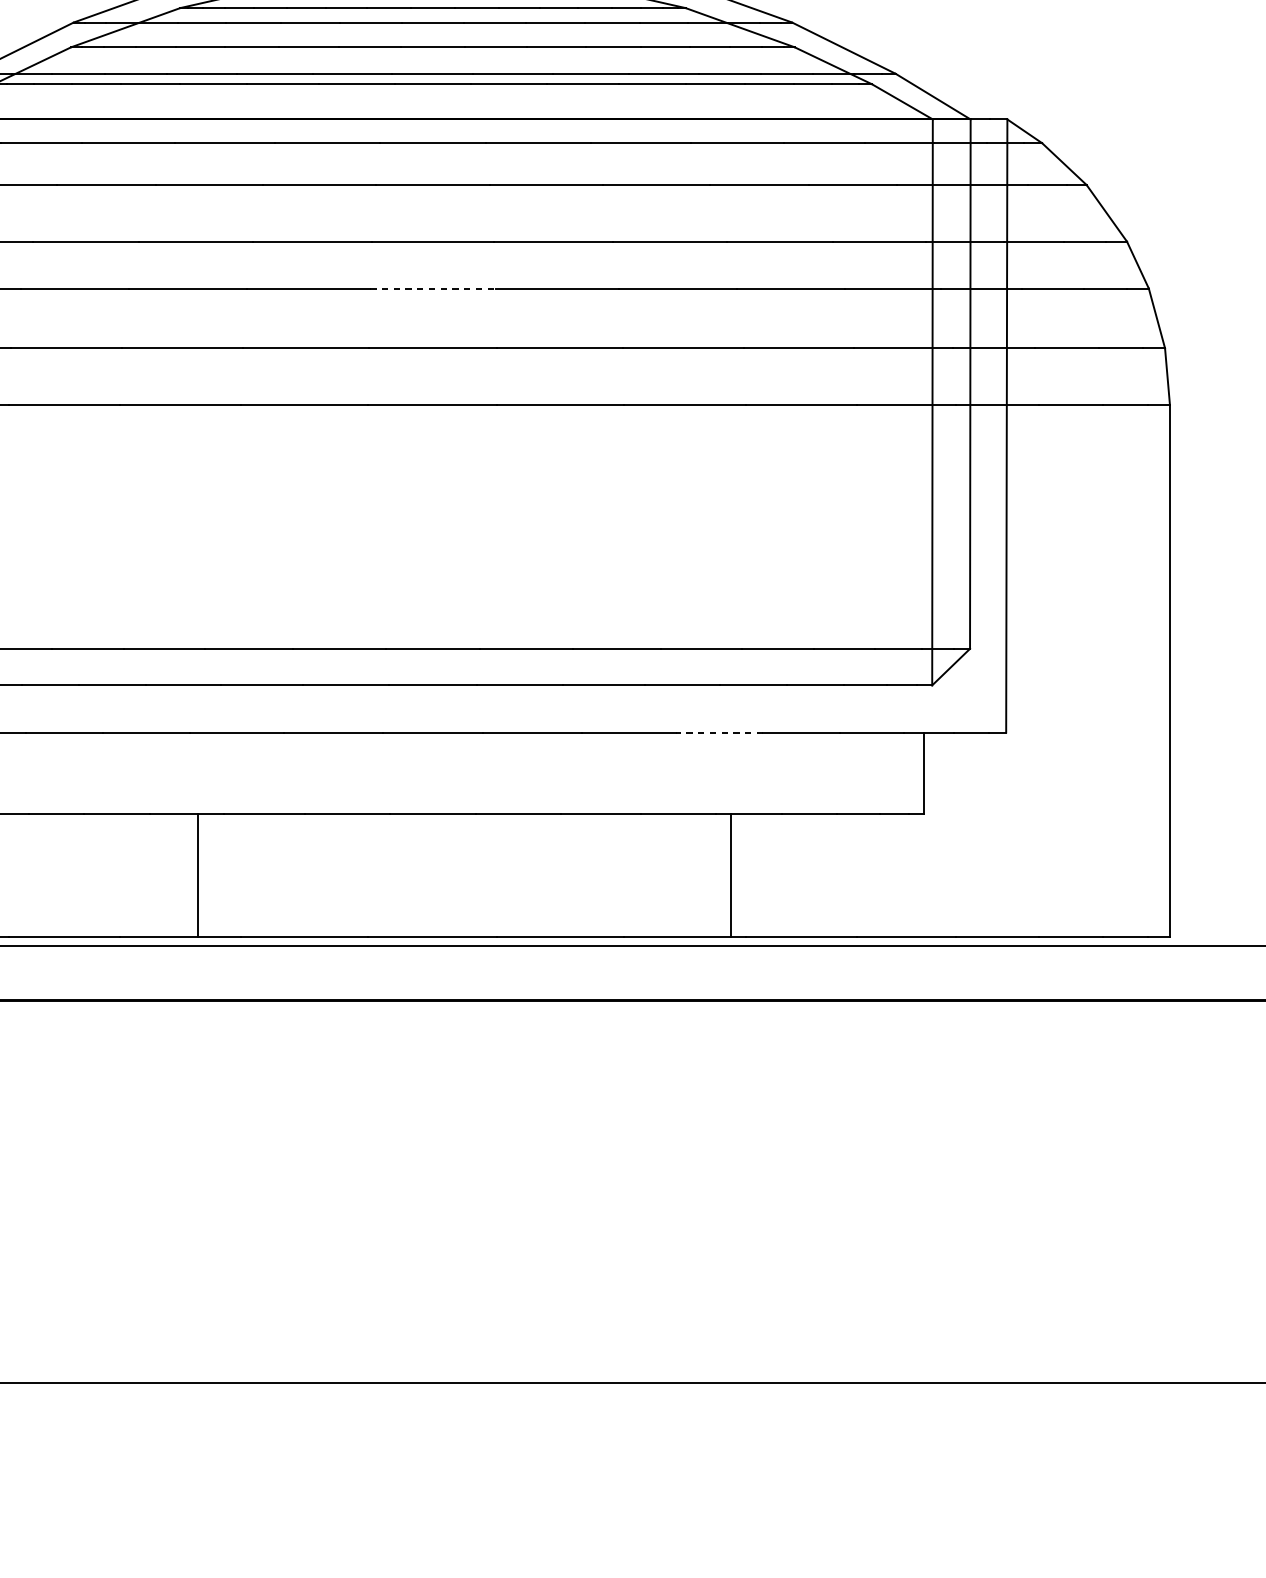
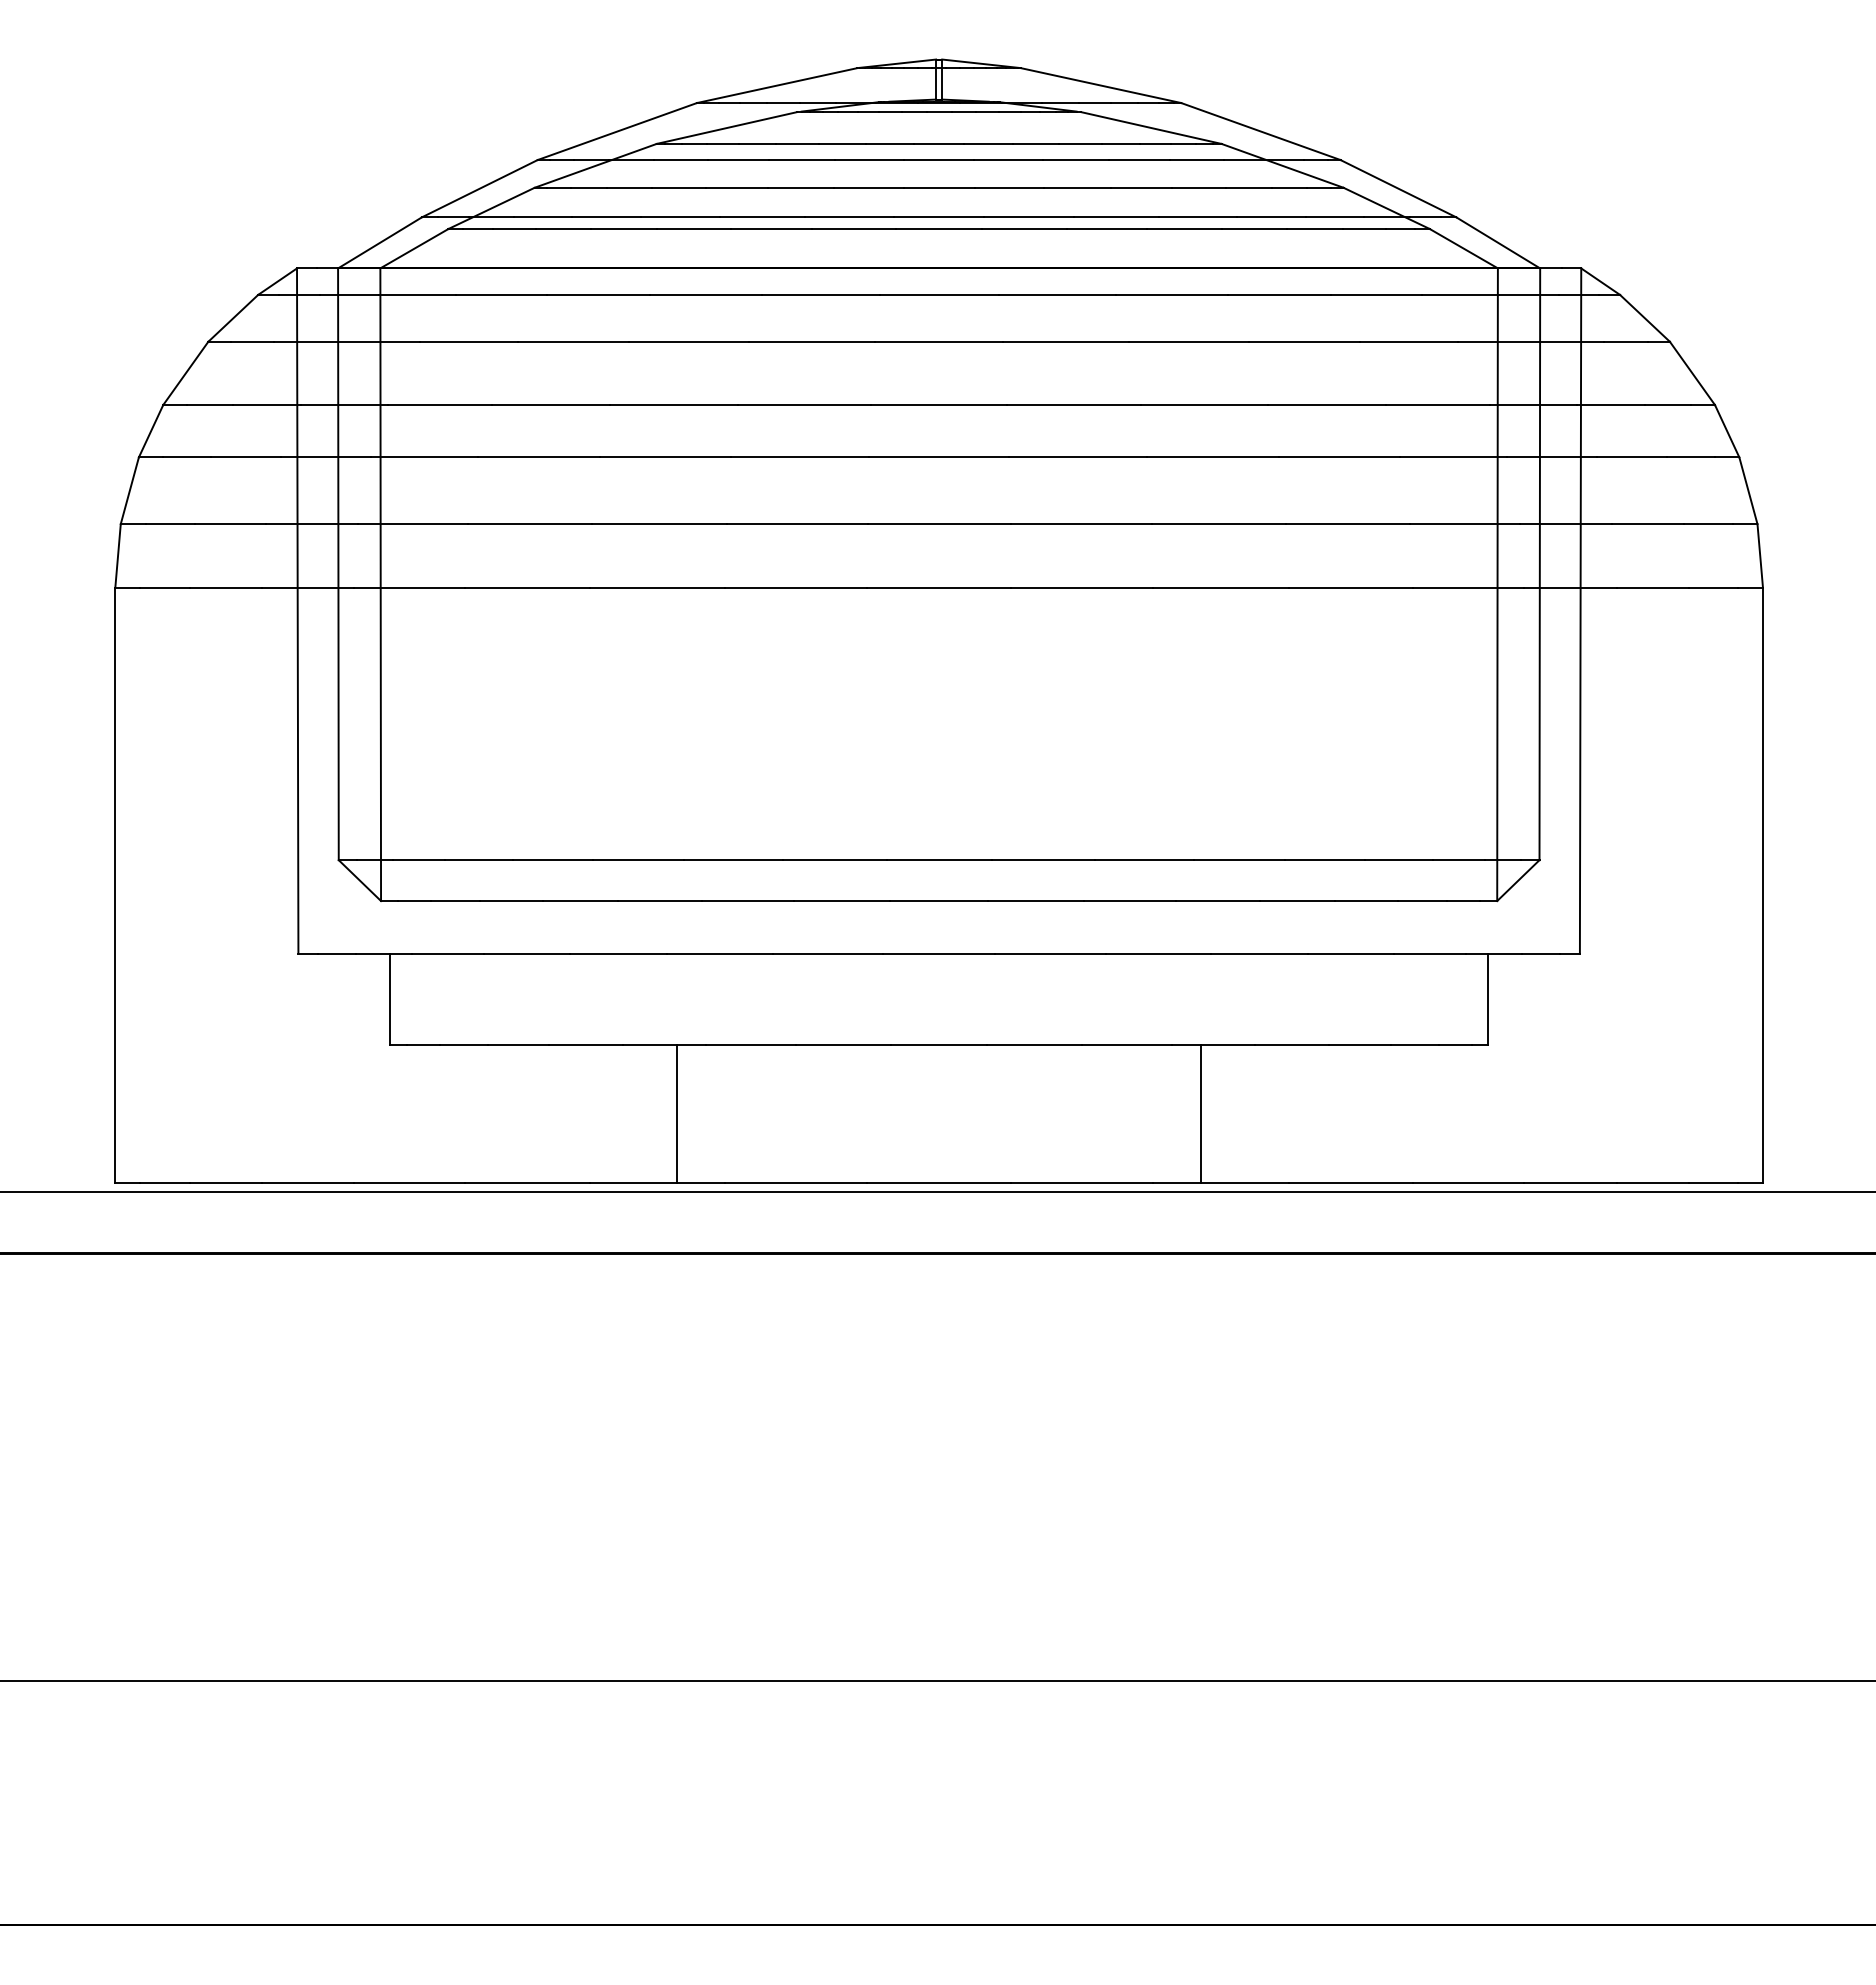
line: (433, 288) -> (939, 457), dashed -> solid
line: (719, 732) -> (1259, 953), dashed -> solid
line: (731, 875) -> (1201, 1113), moved

